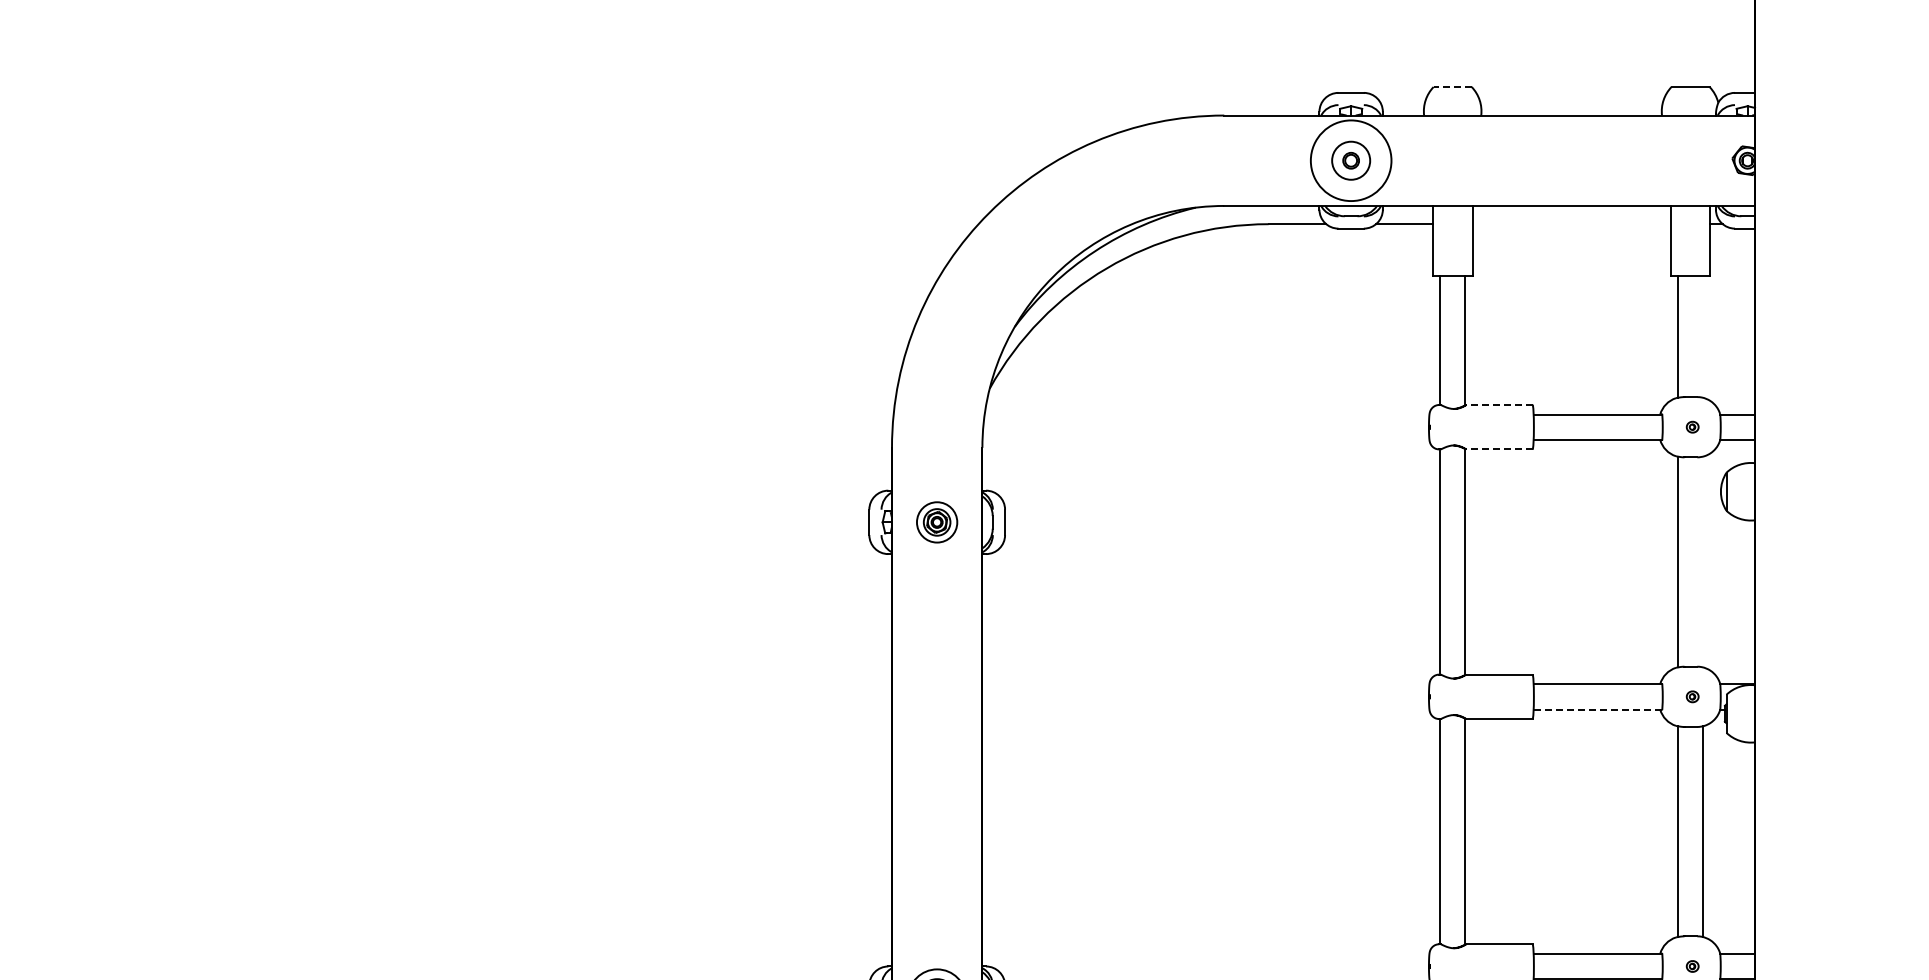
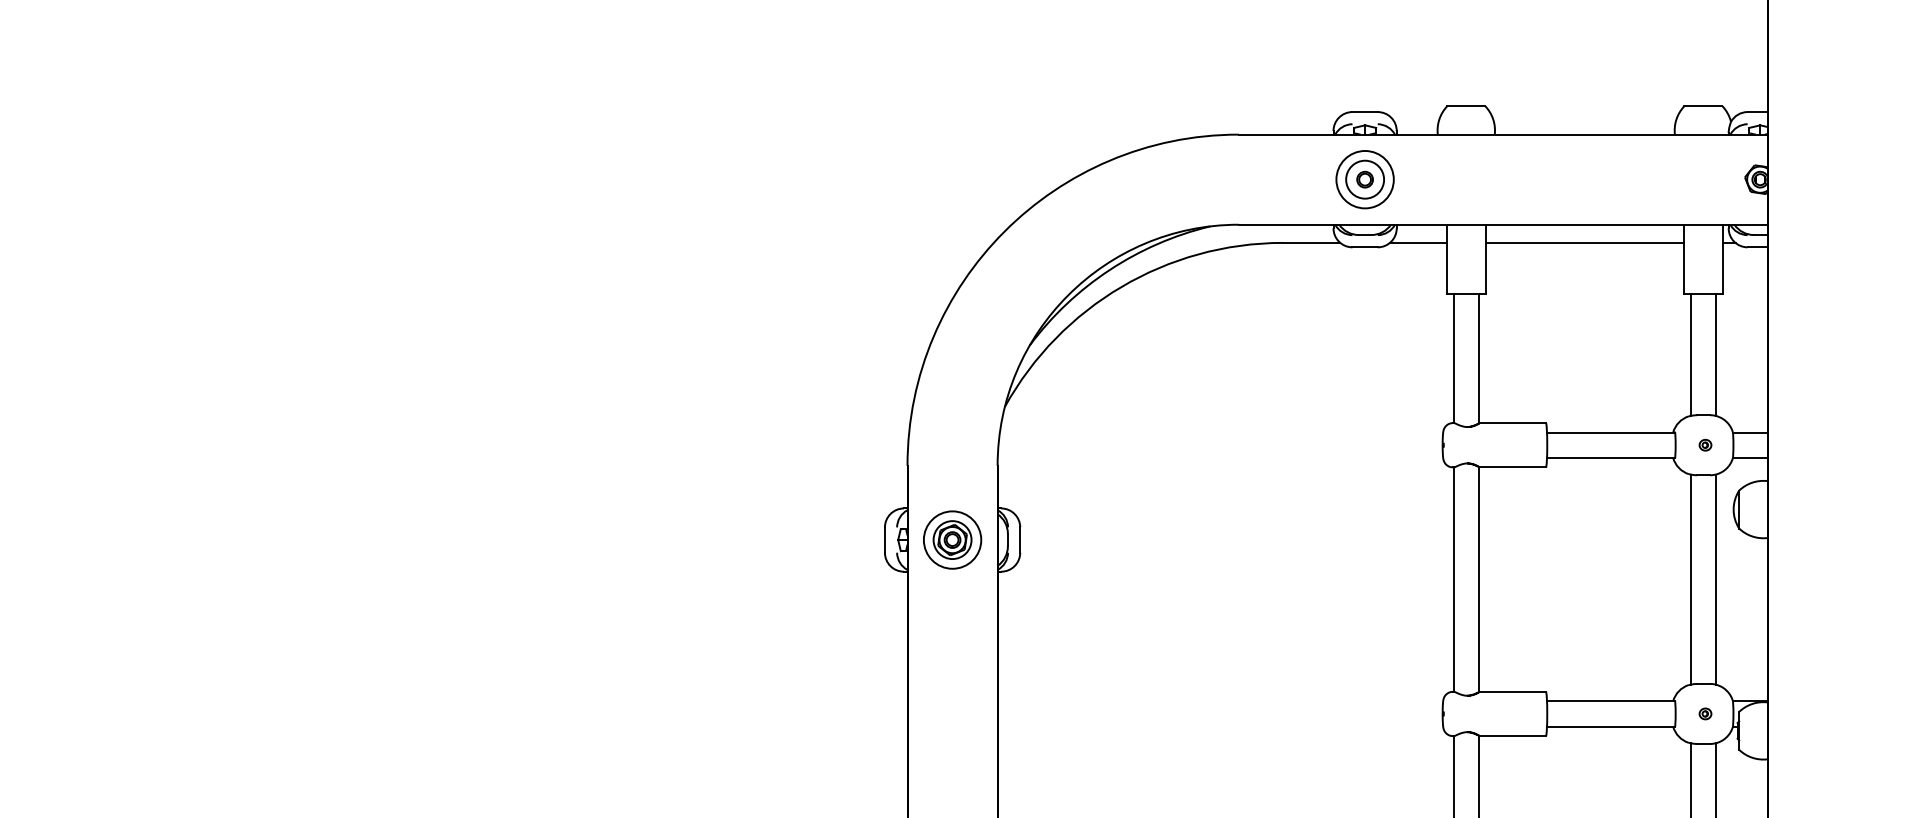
line: (1452, 87) -> (1466, 106), dashed -> solid
circle: (1350, 160) -> (1364, 179), size x0.71
line: (1571, 224) -> (1584, 243), added
line: (1703, 336) -> (1716, 354), added
line: (1498, 405) -> (1511, 423), dashed -> solid
line: (1498, 449) -> (1511, 467), dashed -> solid
part: (936, 522) -> (951, 540), size x1.43
line: (1703, 561) -> (1716, 579), added
line: (1598, 709) -> (1611, 726), dashed -> solid

